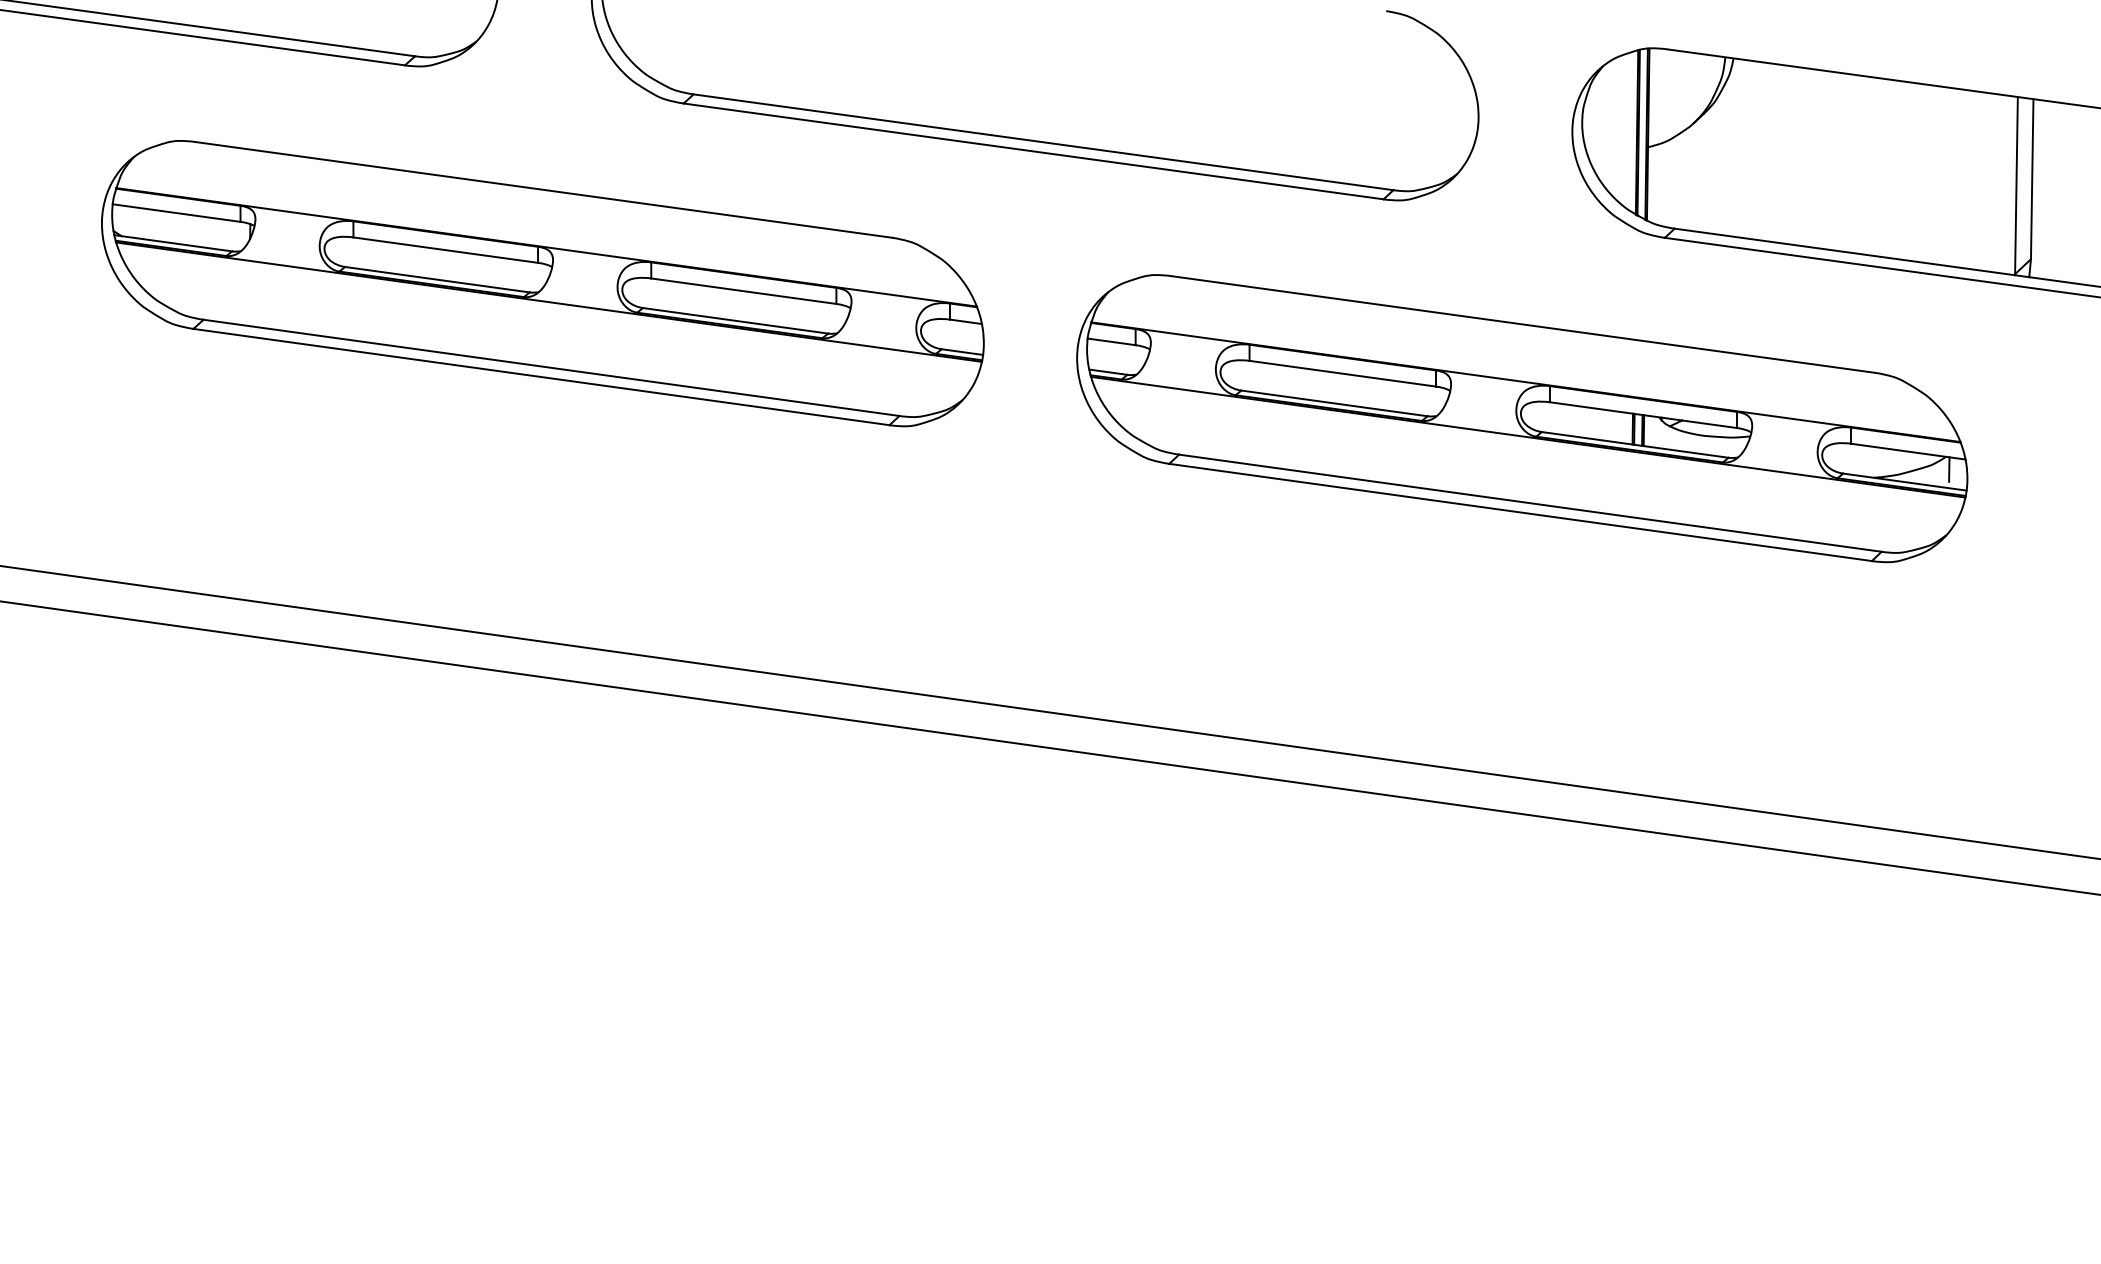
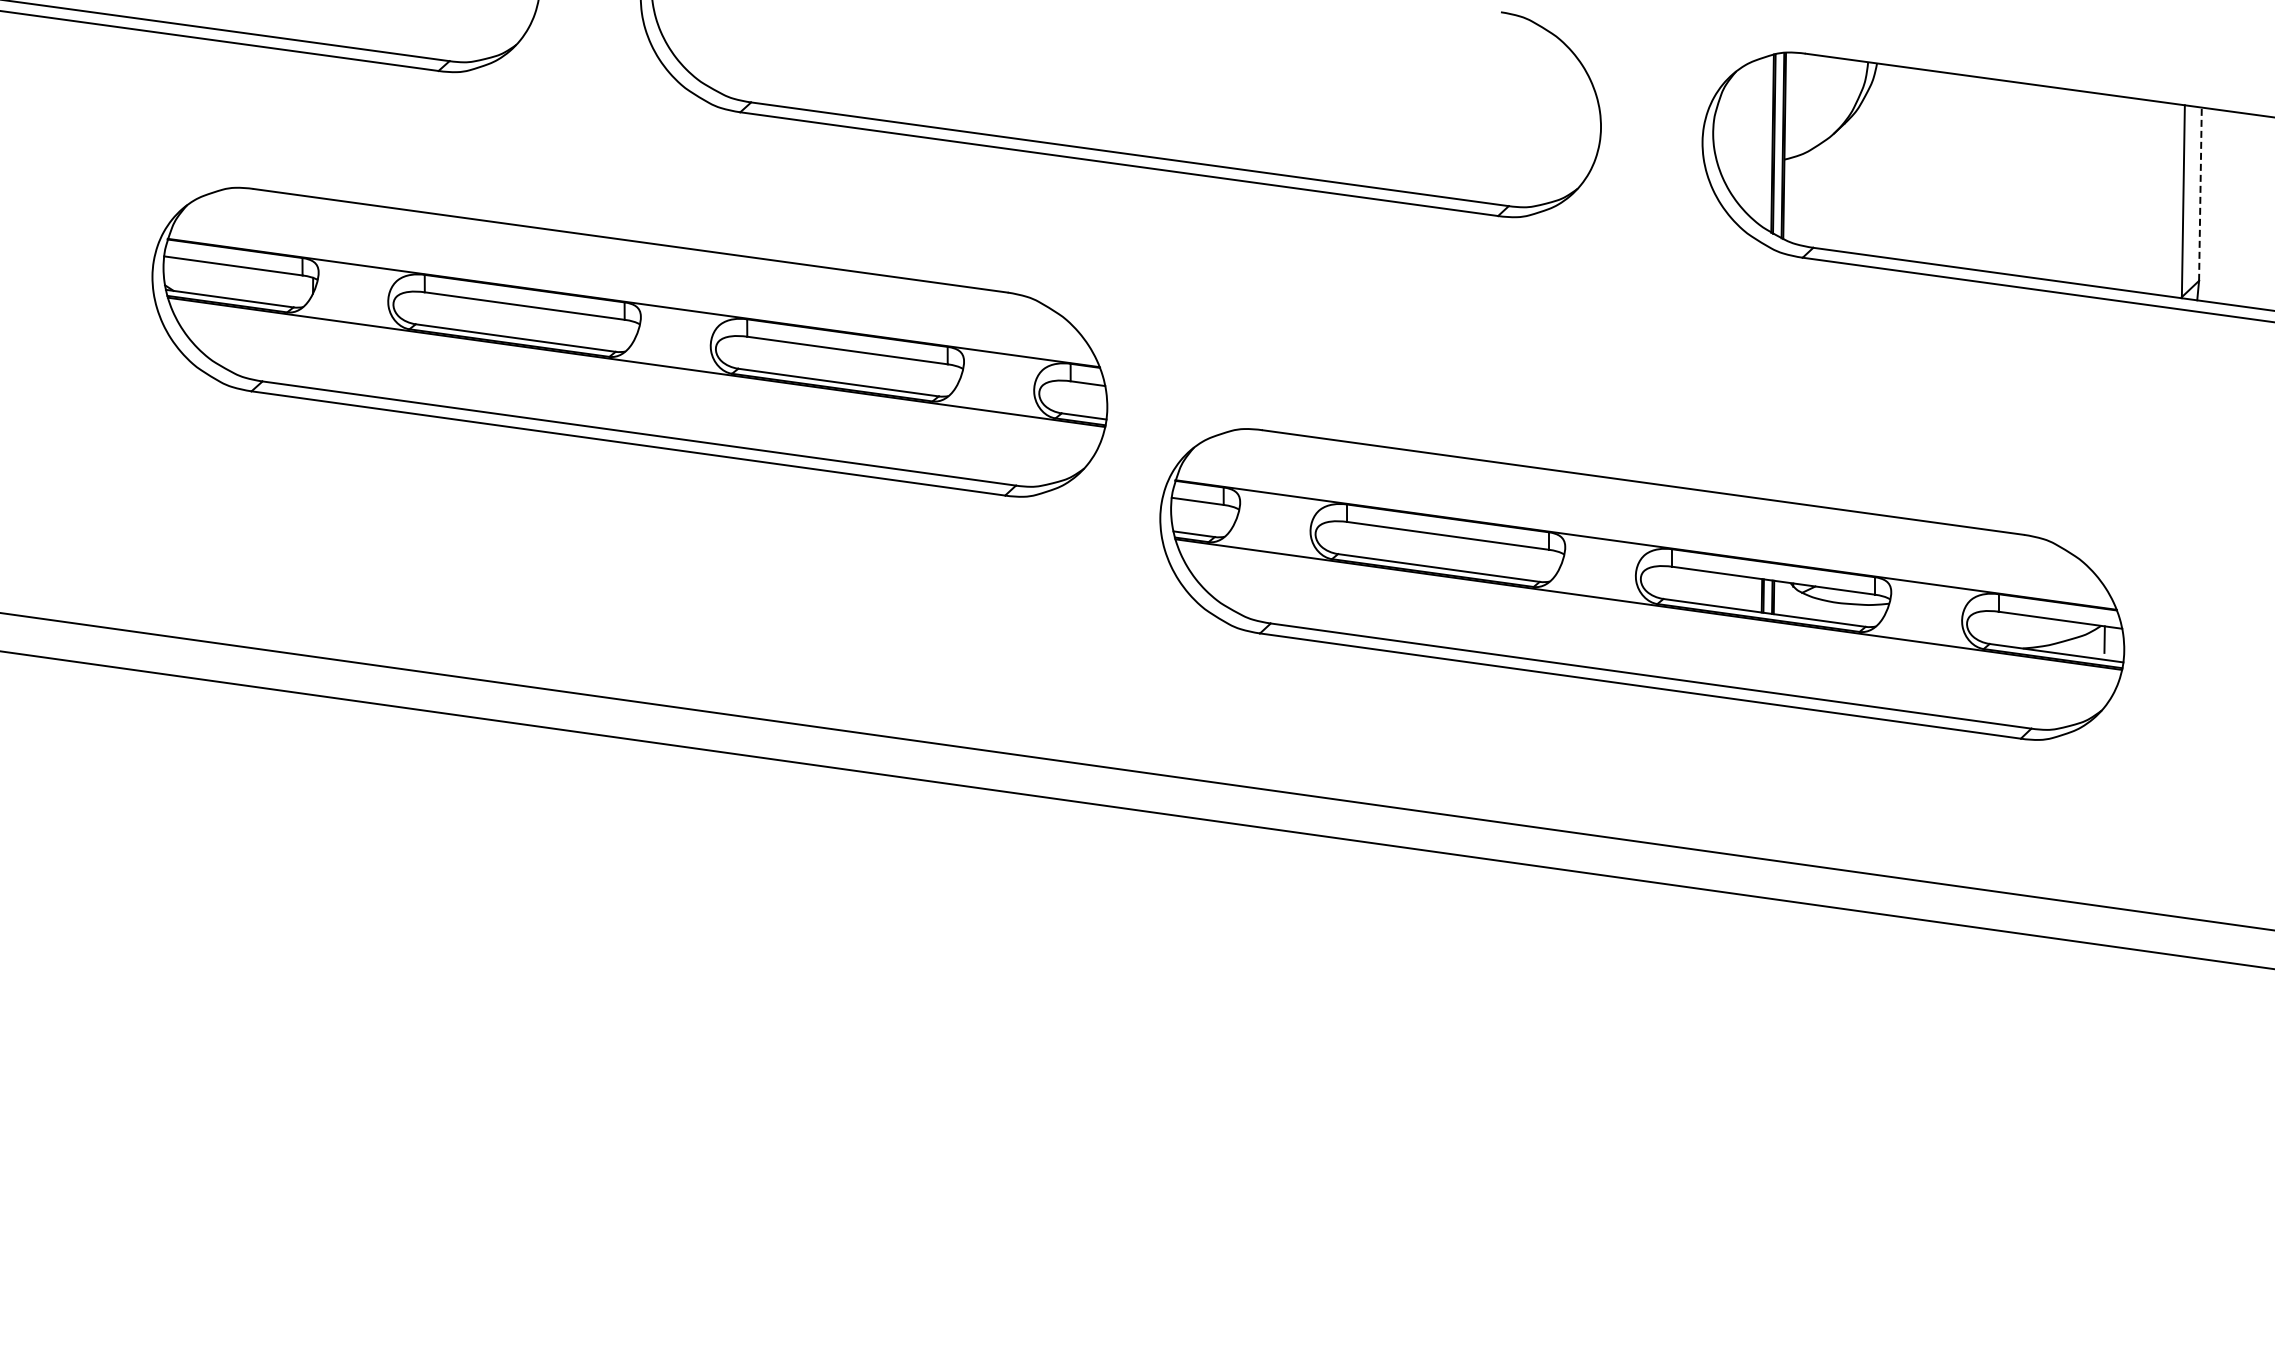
line: (2032, 179) -> (2200, 194), solid -> dashed
part: (542, 282) -> (629, 341), moved
part: (1522, 418) -> (1642, 584), moved

